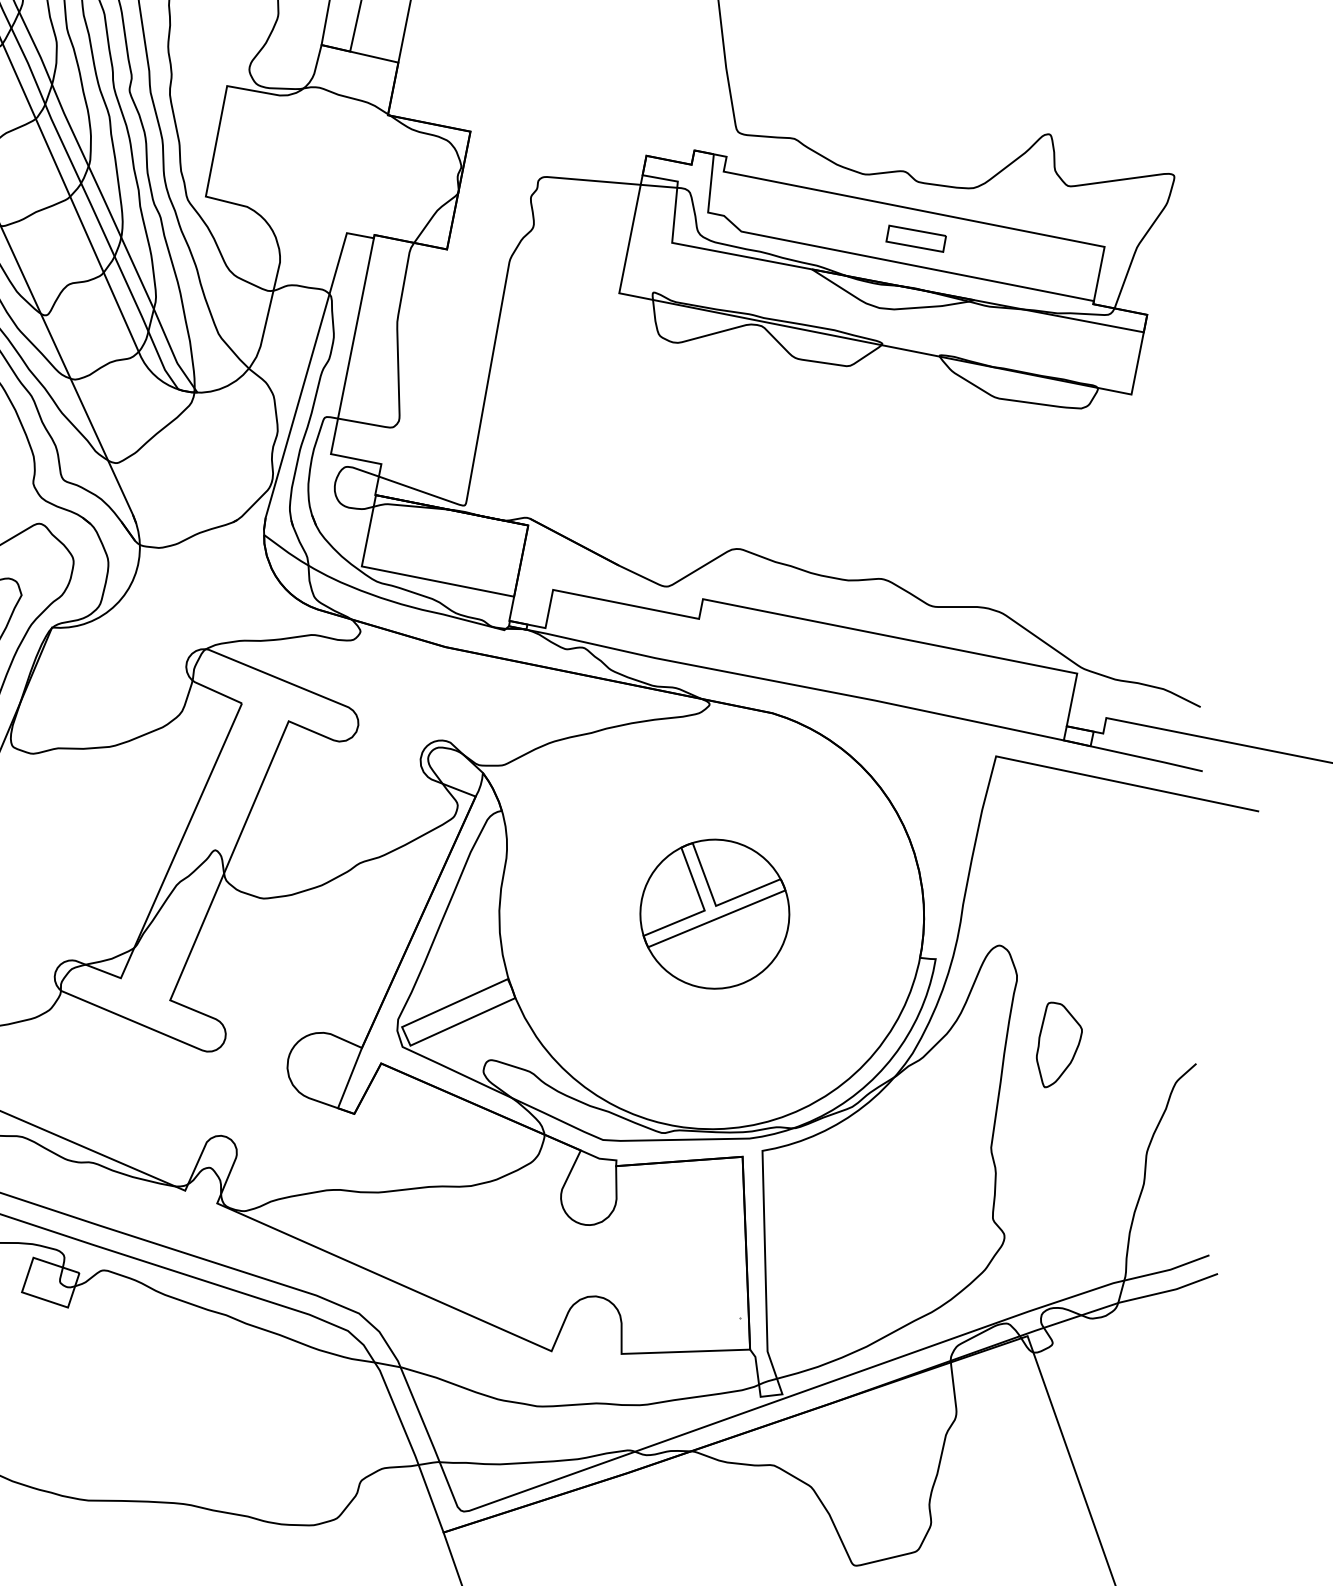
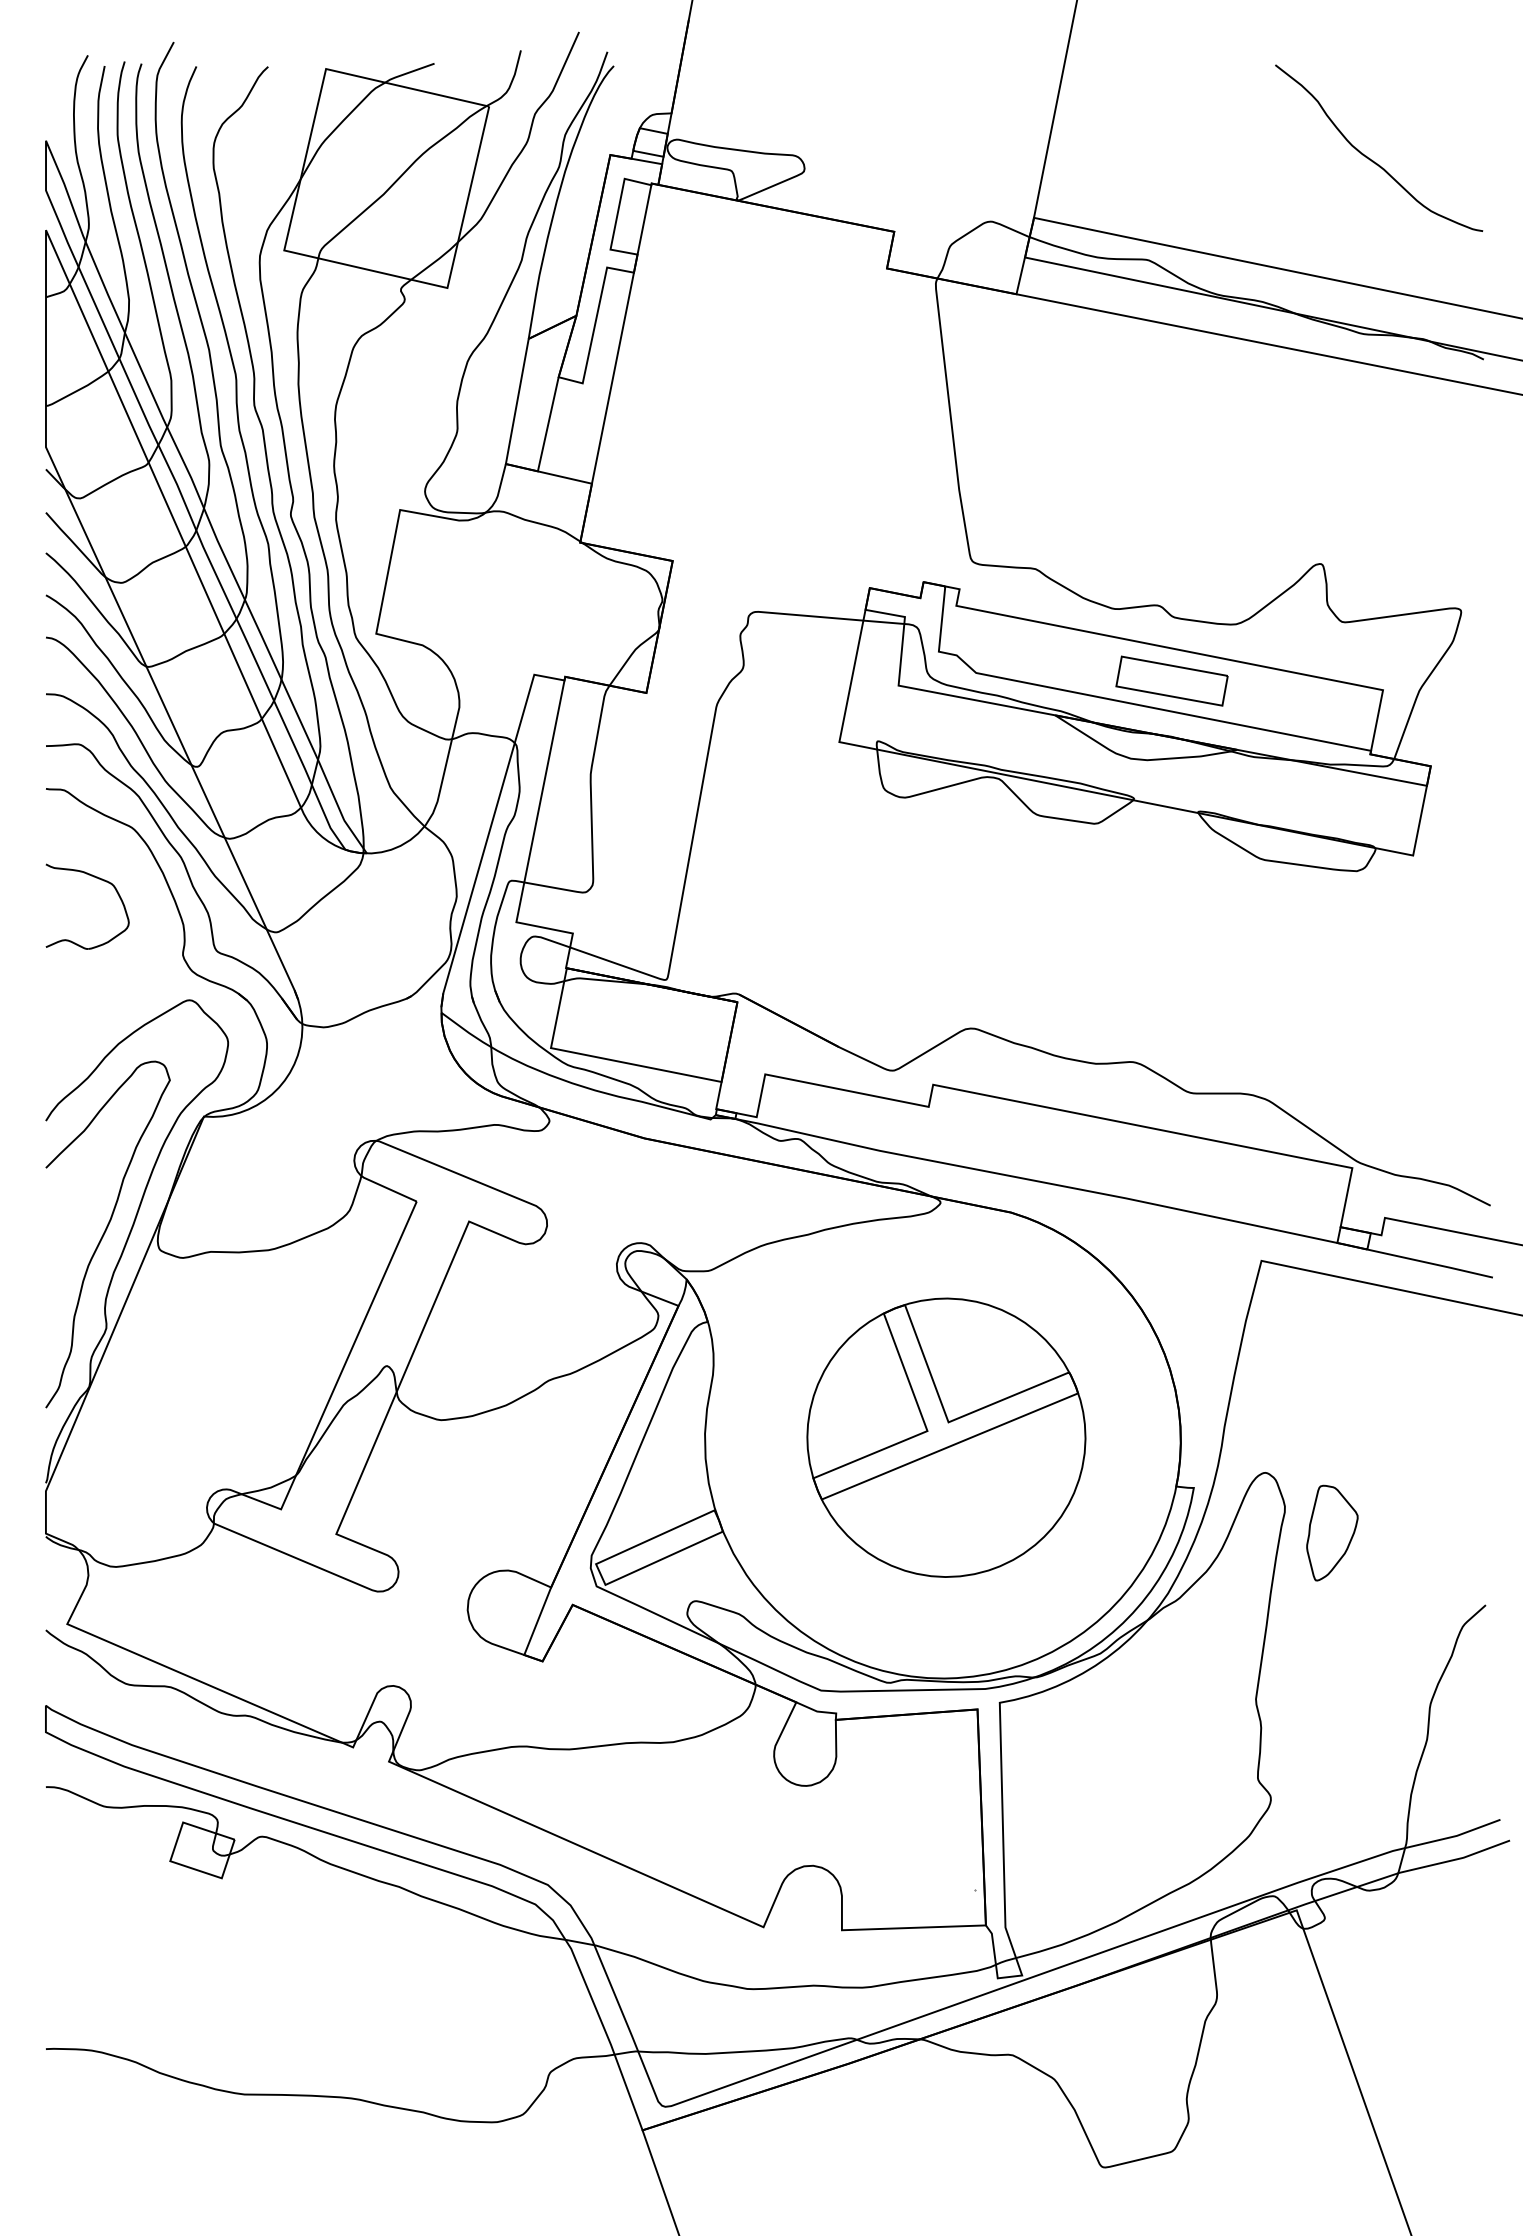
part: (915, 238) -> (1171, 680), size x1.67
part: (714, 914) -> (946, 1437), size x1.67
part: (1059, 1044) -> (1332, 1532), moved

